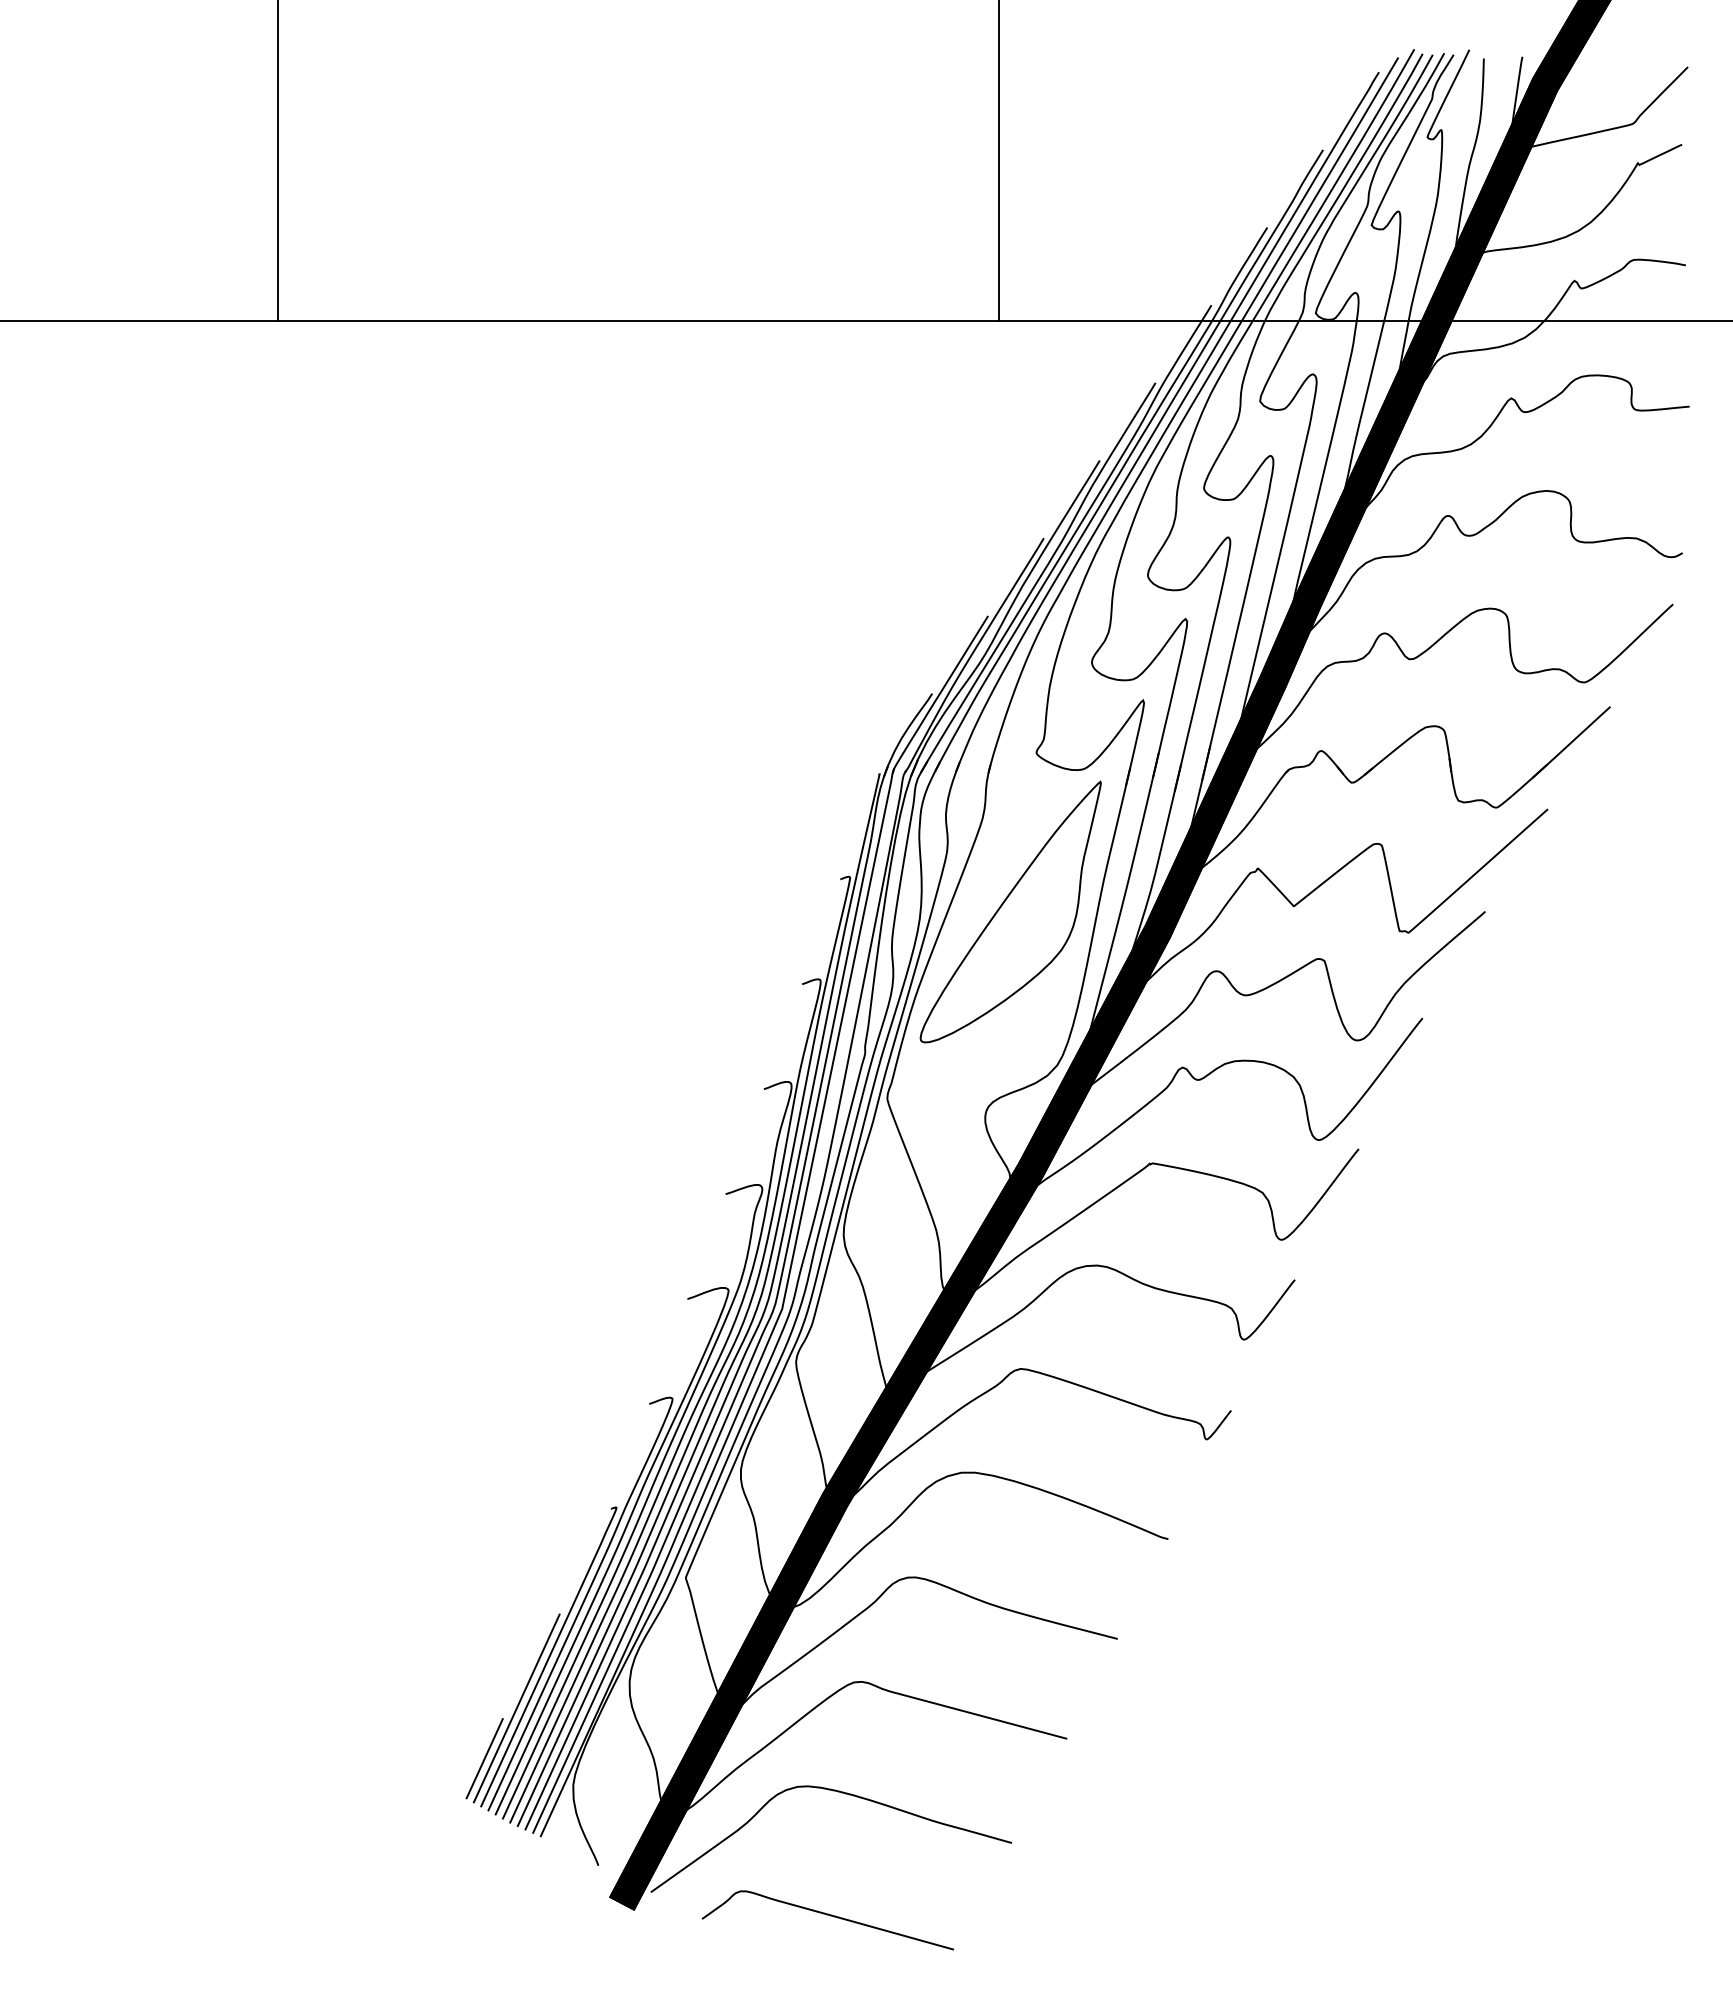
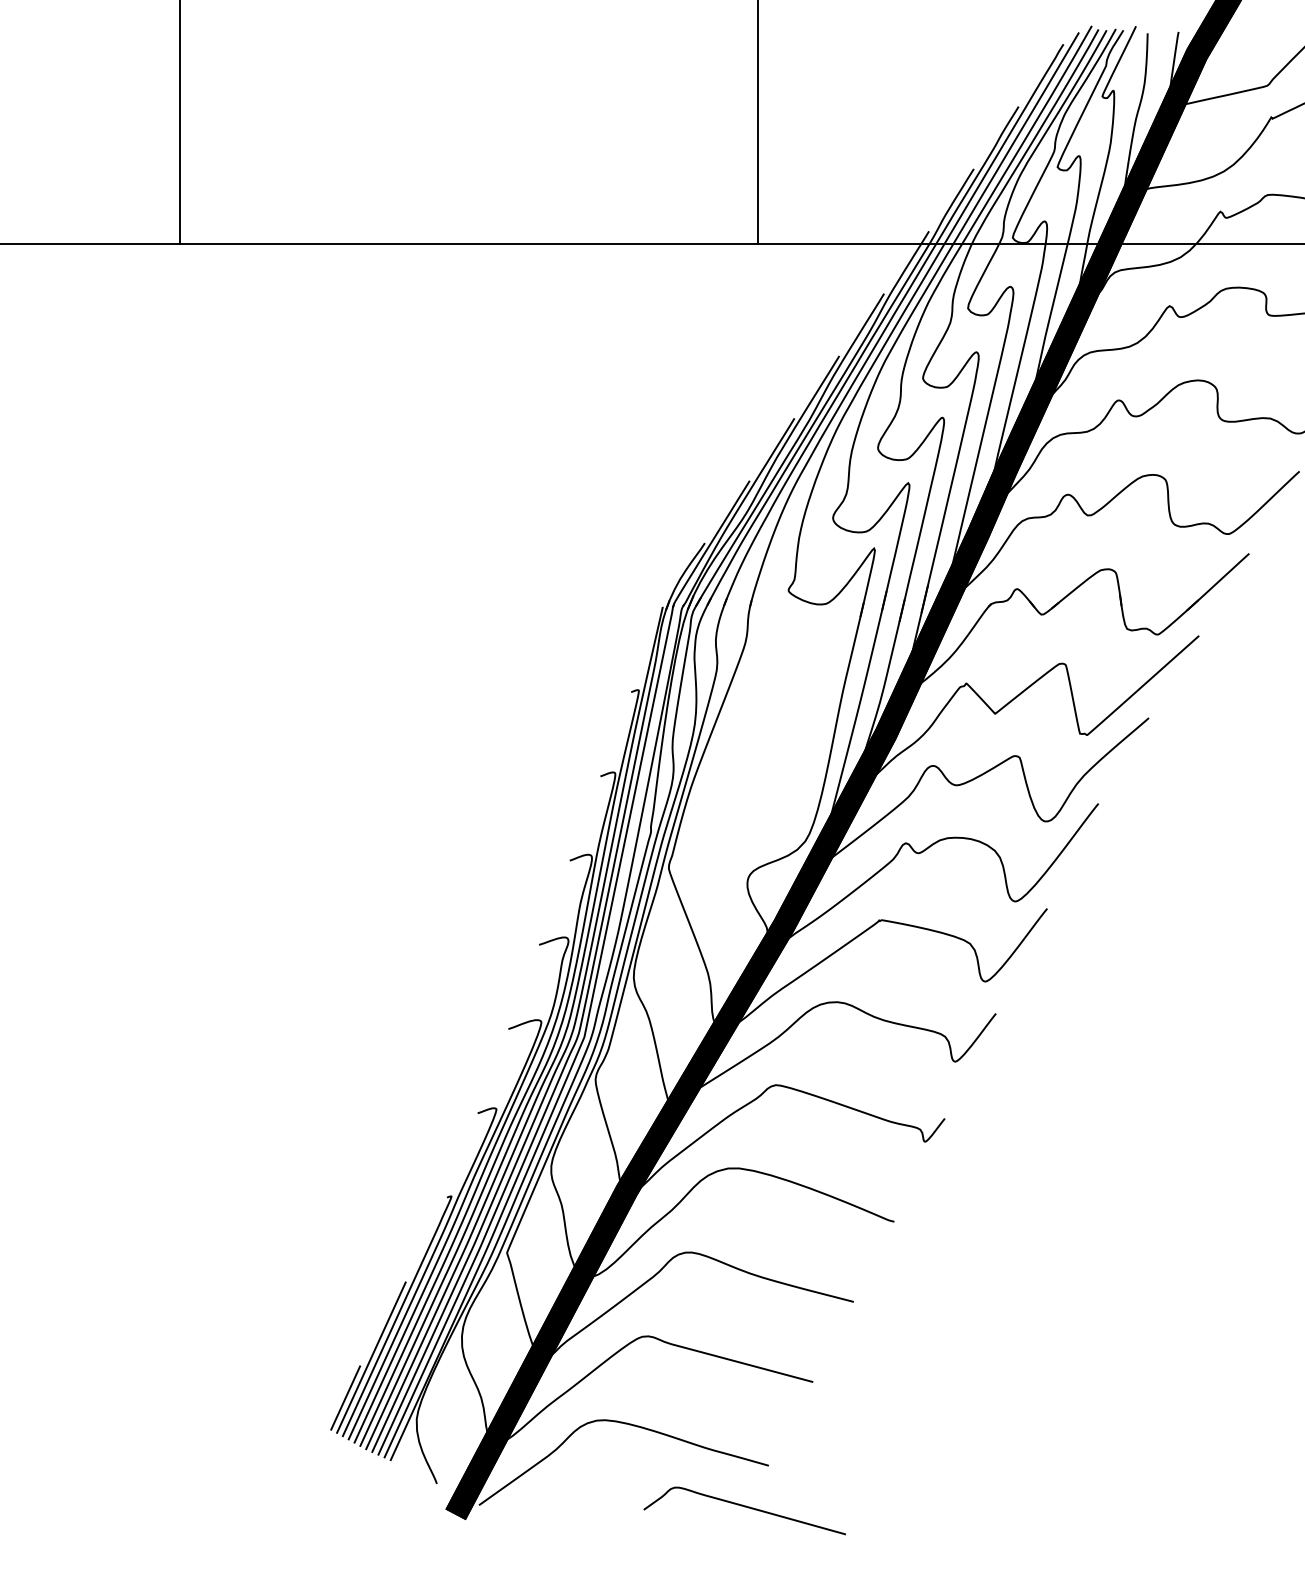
part: (1010, 911) -> (767, 717), removed
curve: (827, 1915) -> (744, 1507), moved

